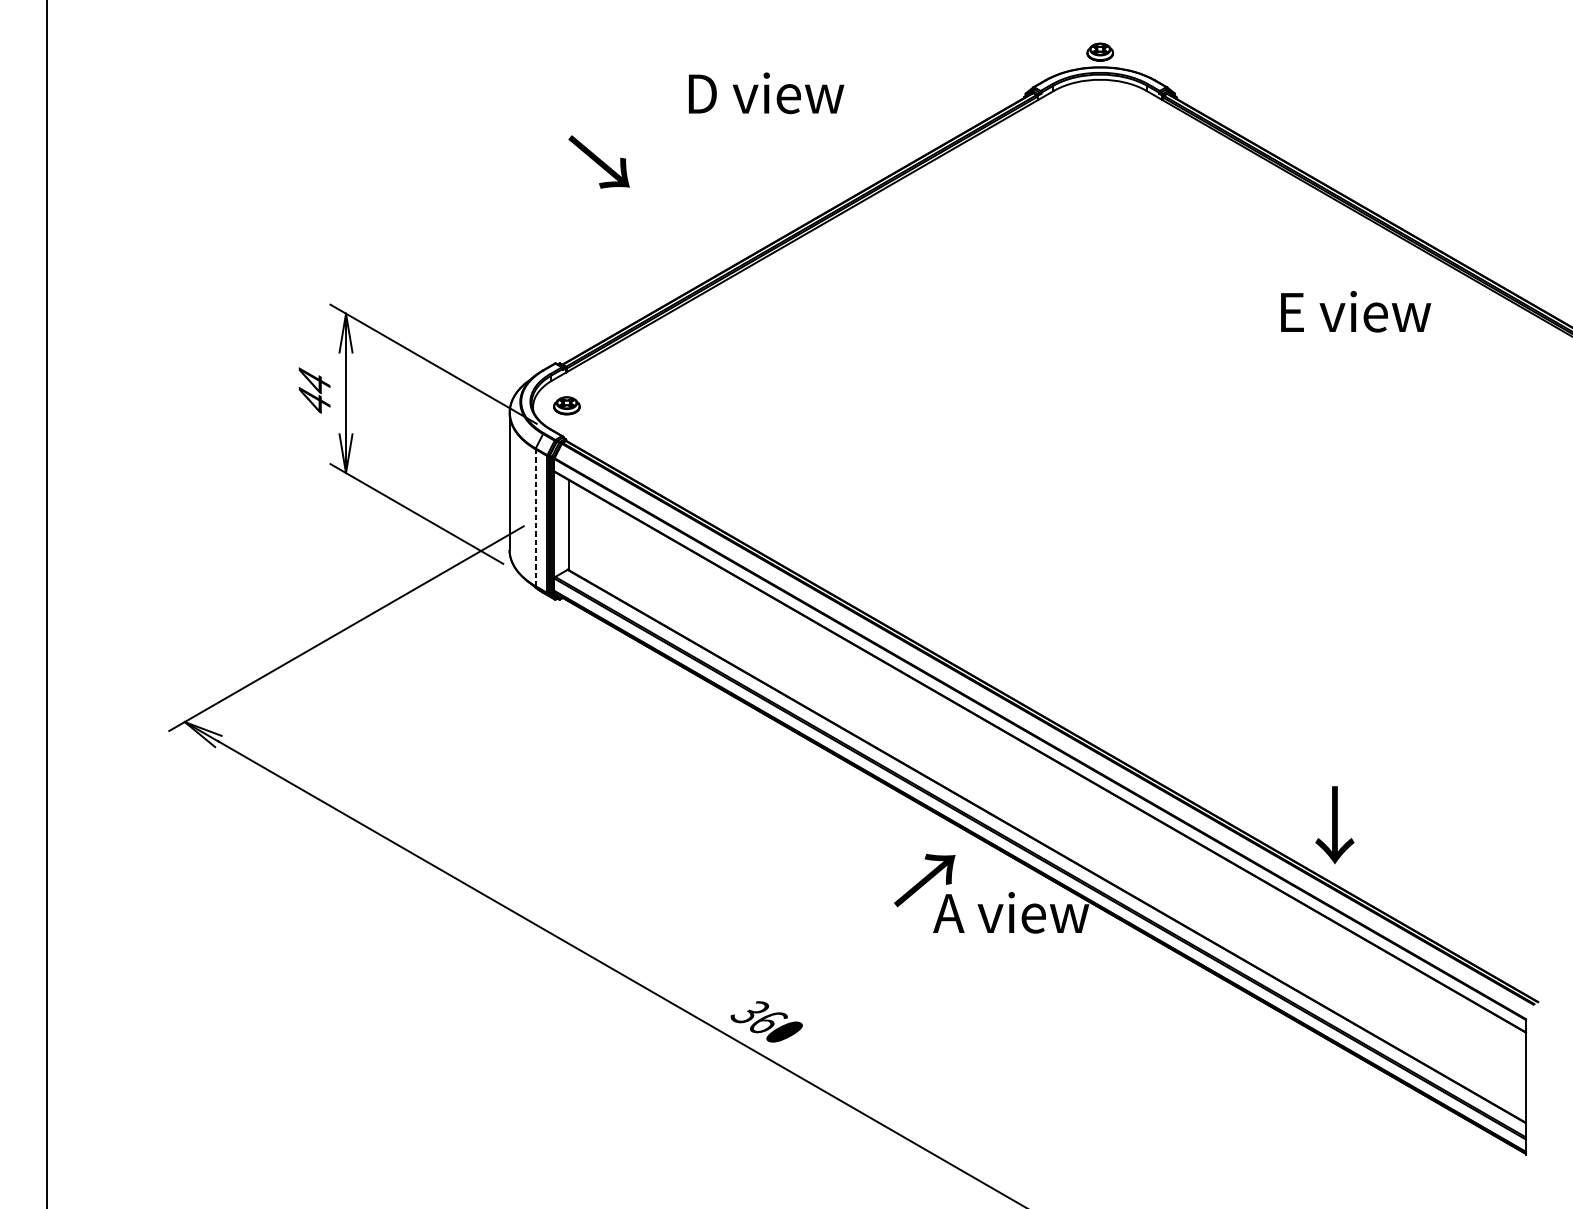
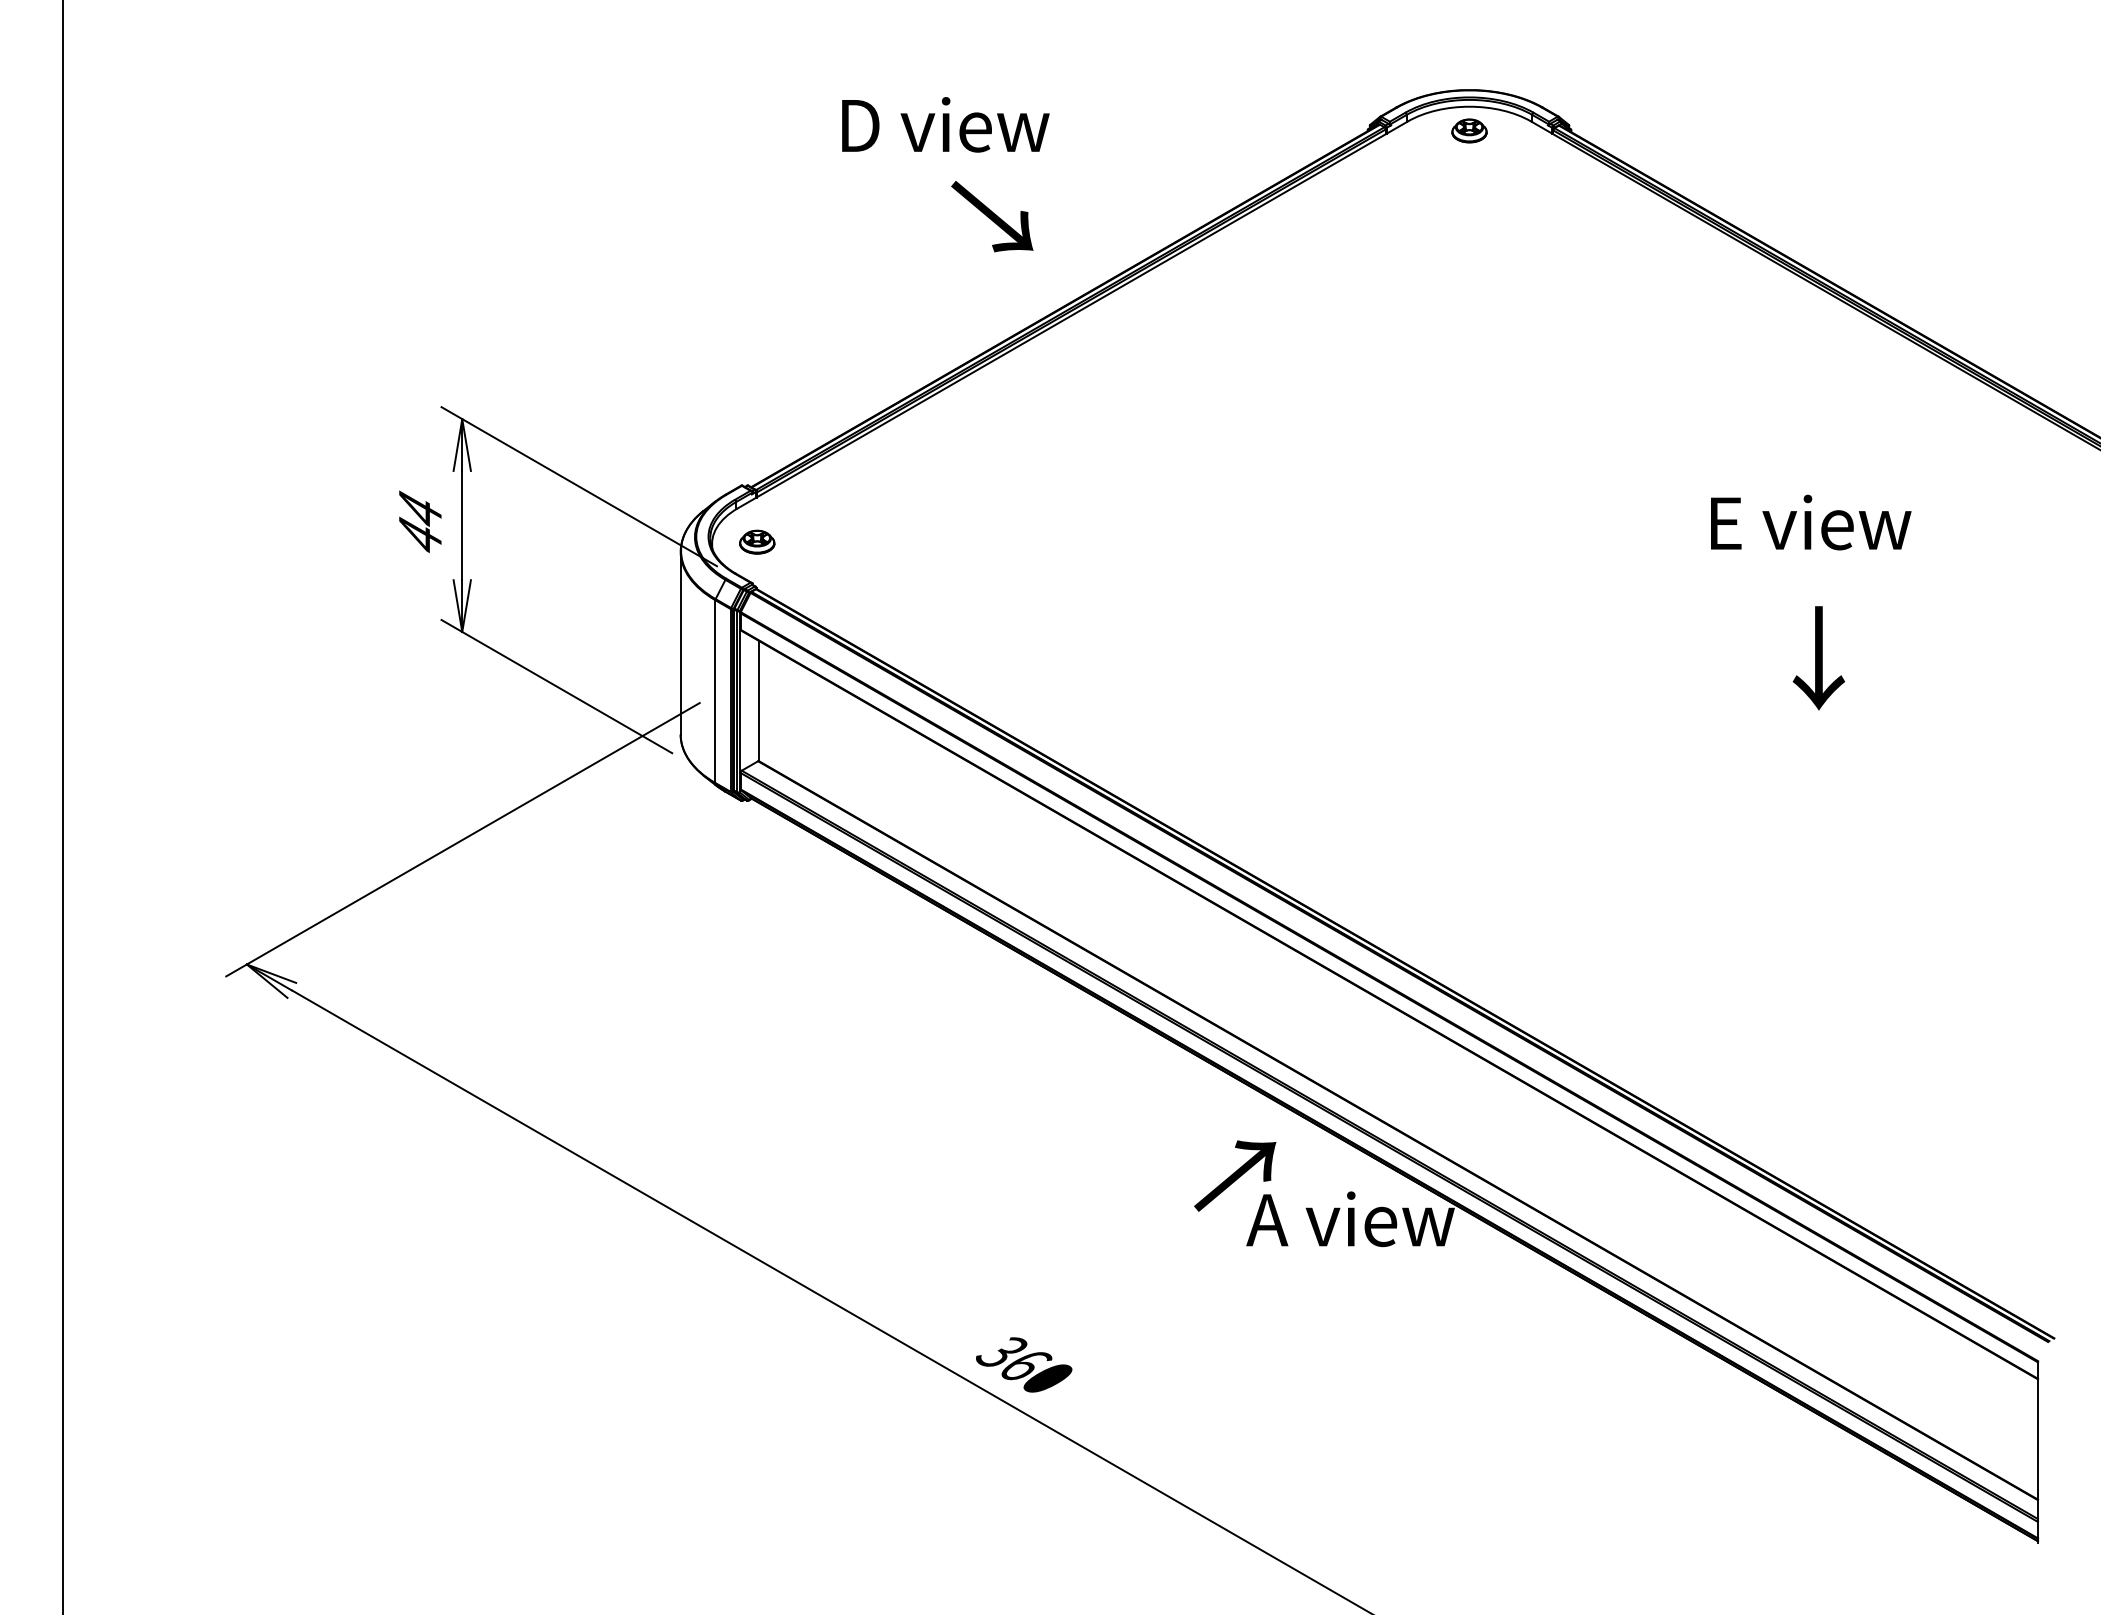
part: (1100, 51) -> (1469, 130), moved
text: (766, 93) -> (945, 124), moved
text: (599, 161) -> (992, 216), moved
text: (1356, 311) -> (1811, 522), moved
line: (535, 517) -> (715, 691), dashed -> solid
text: (1334, 825) -> (1818, 658), moved

